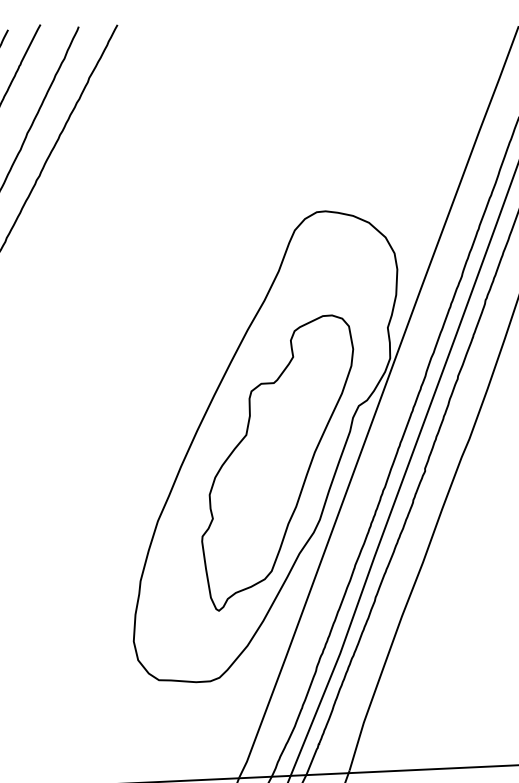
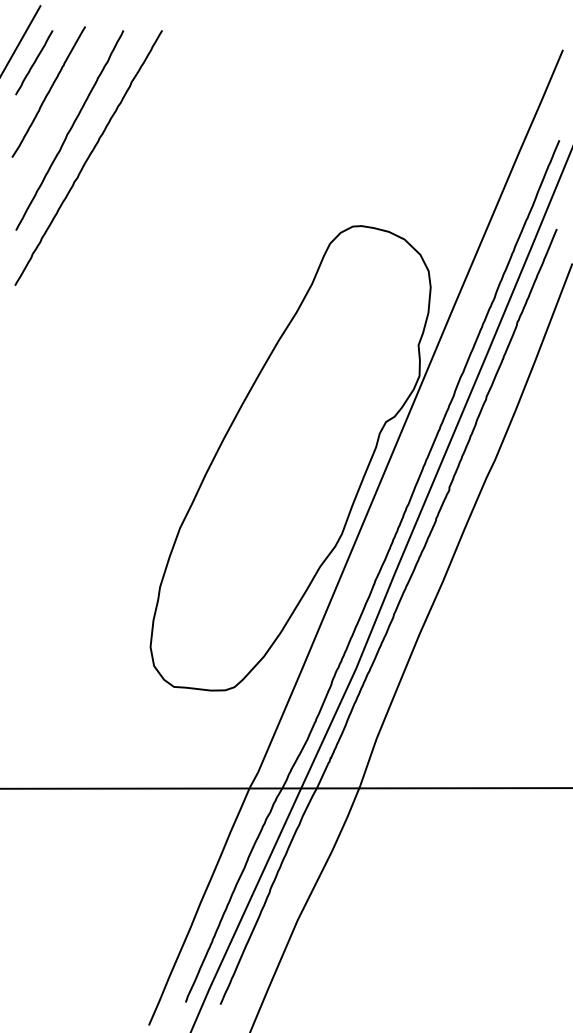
part: (277, 463) -> (302, 475), removed

